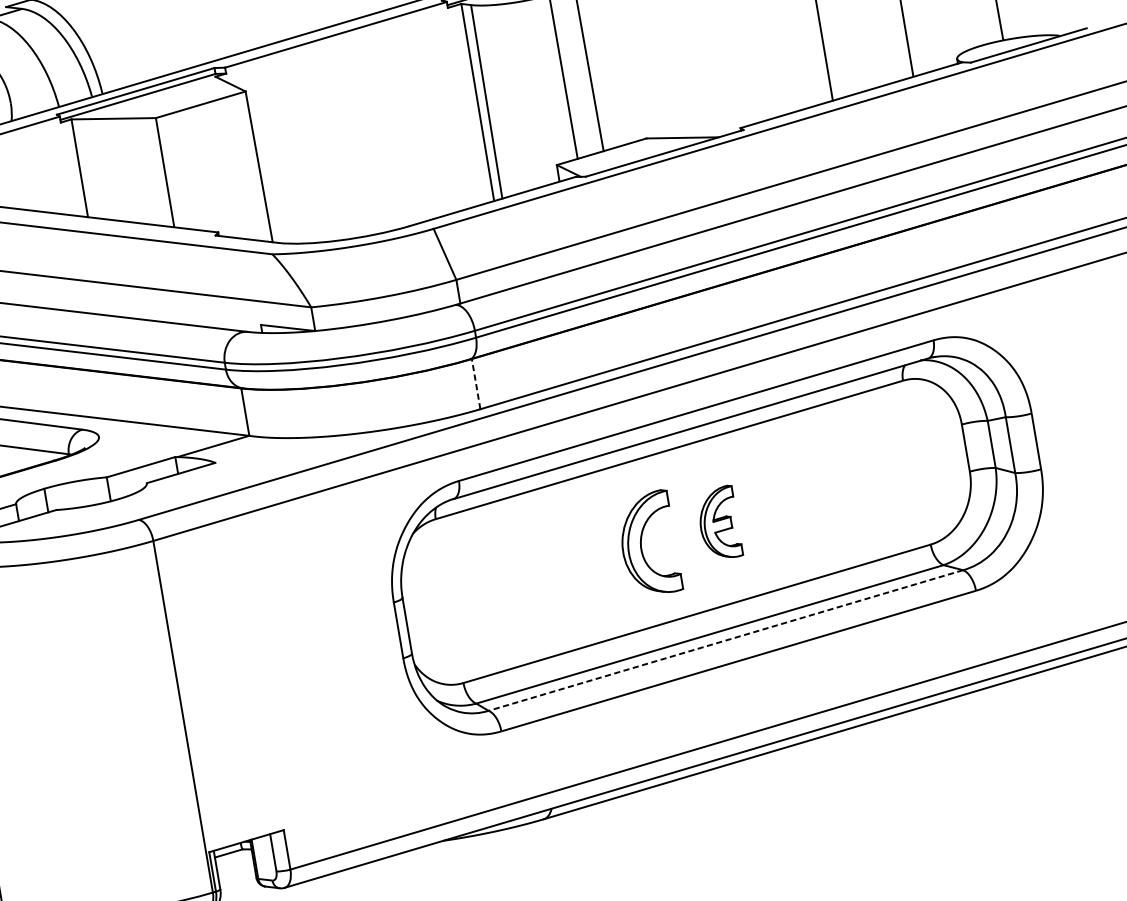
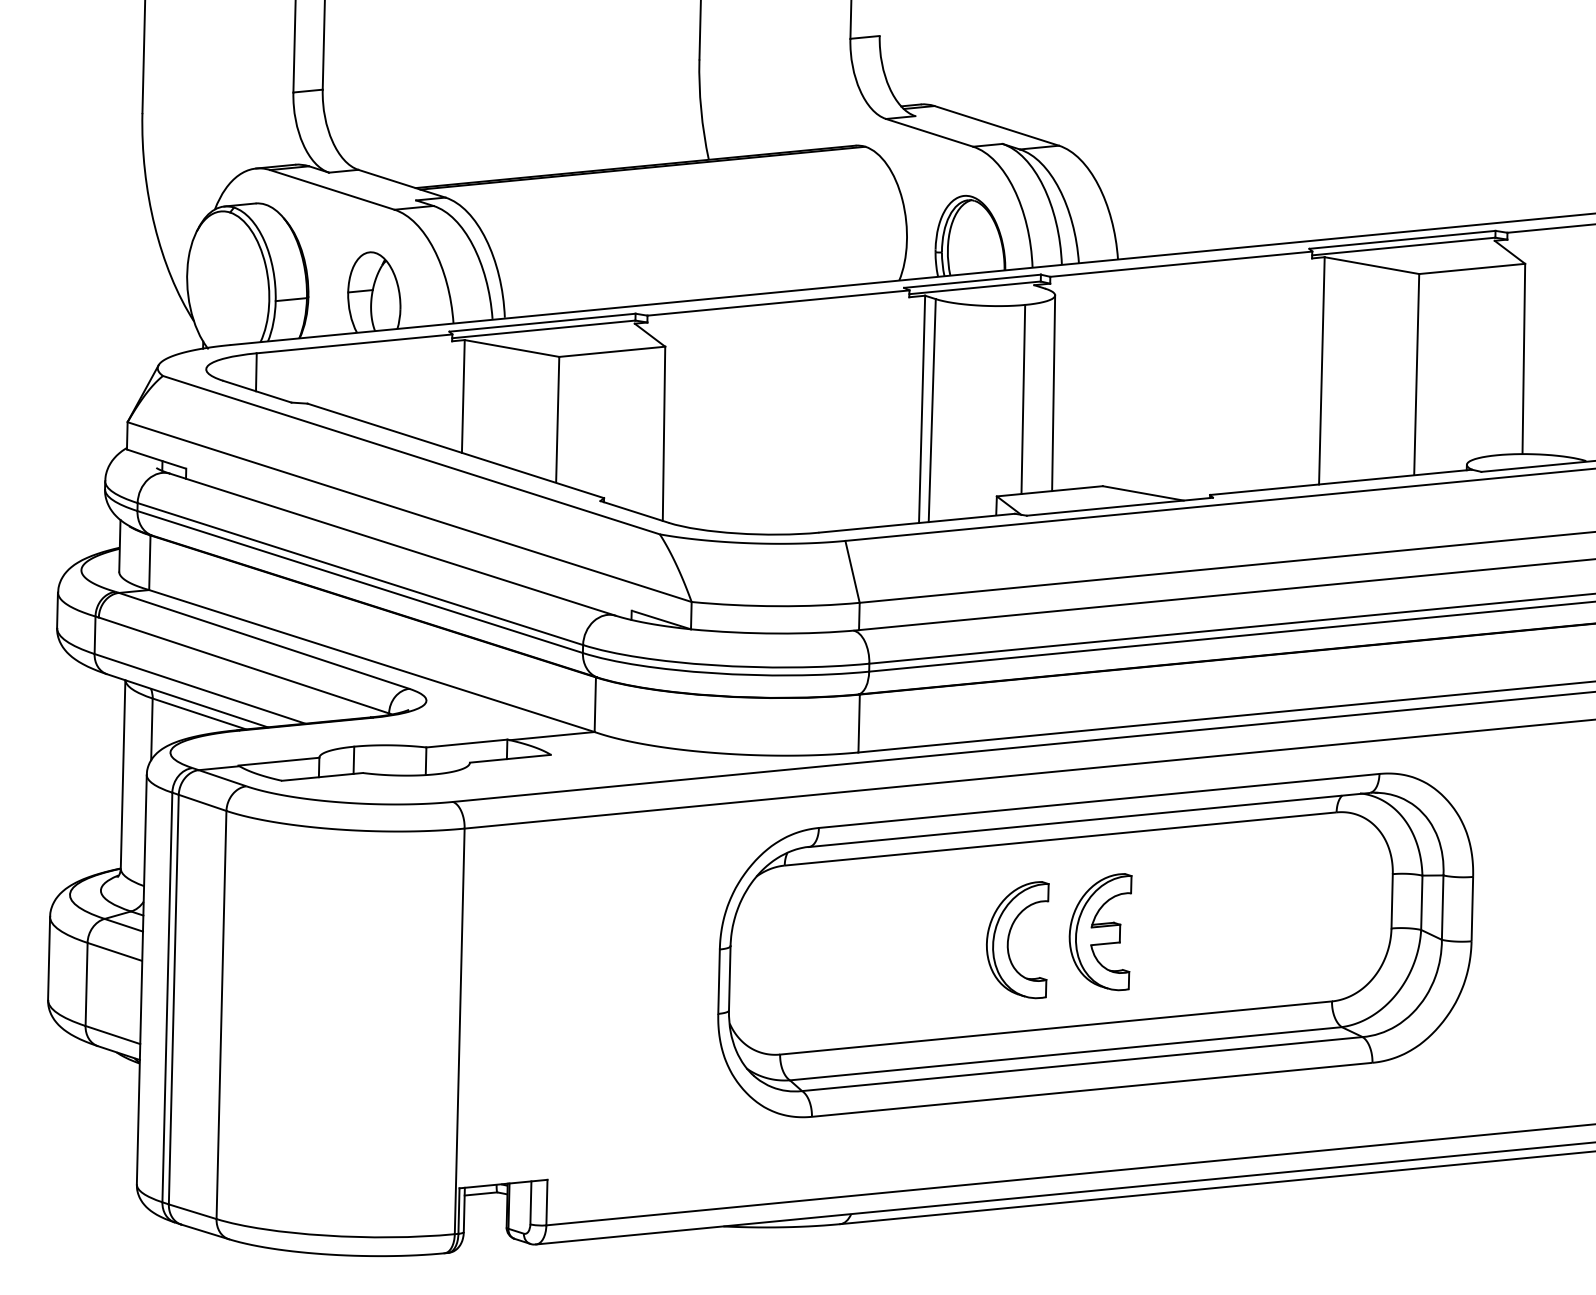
line: (476, 384) -> (859, 723), dashed -> solid
part: (719, 523) -> (1100, 932), size x1.43
line: (726, 640) -> (1082, 1064), dashed -> solid

